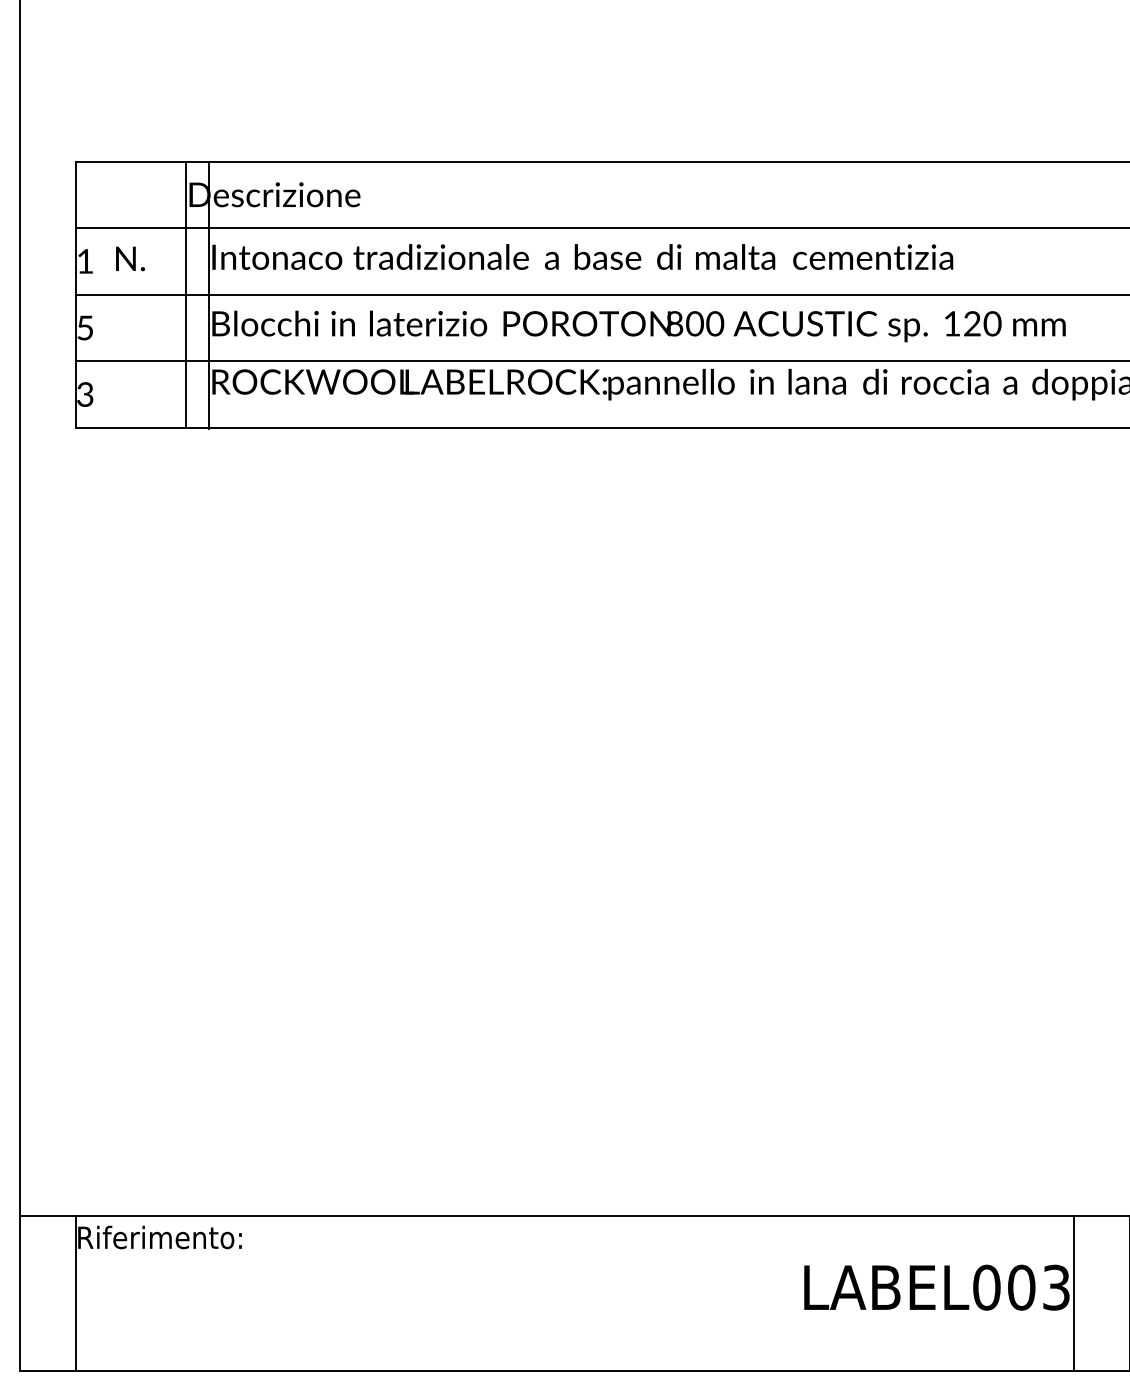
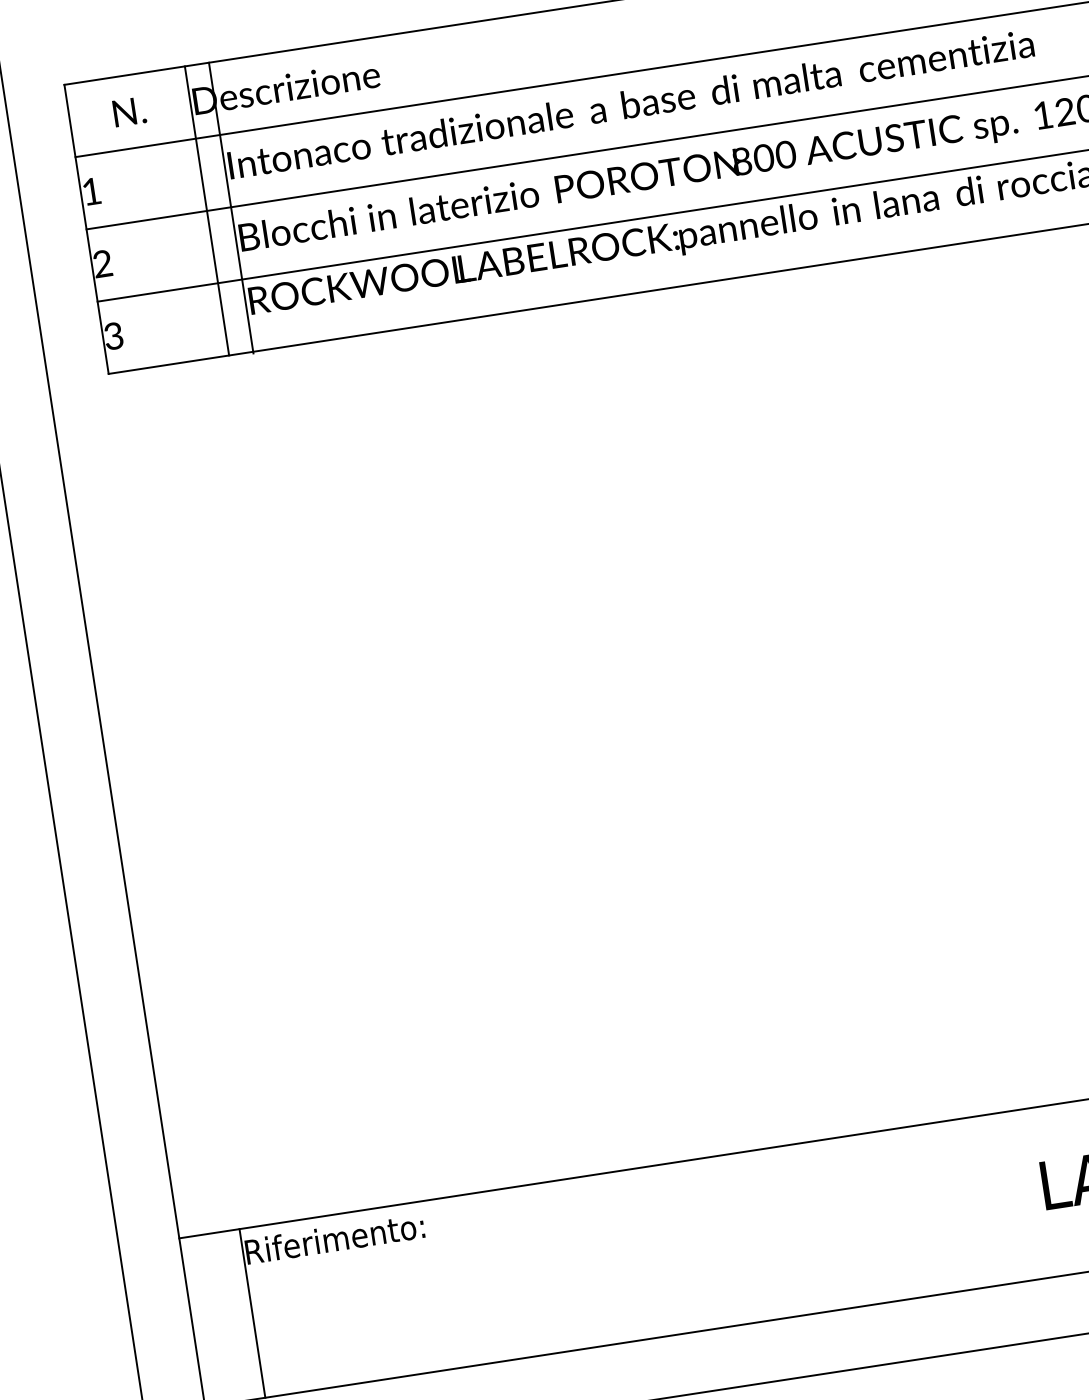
text: (130, 258) -> (129, 111), moved
text: (85, 327) -> (102, 263), 5 -> 2

